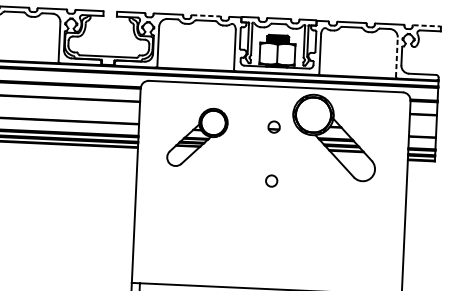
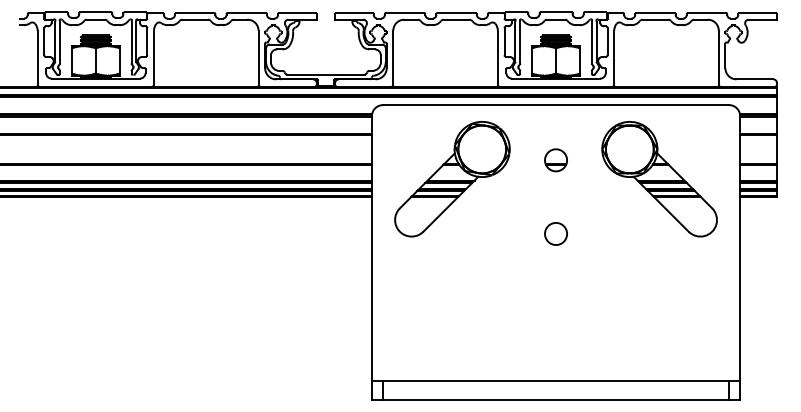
line: (206, 16) -> (457, 13), dashed -> solid
line: (427, 26) -> (758, 13), dashed -> solid
line: (396, 57) -> (718, 57), dashed -> solid
part: (273, 127) -> (555, 160), size x1.43
part: (197, 137) -> (452, 179), size x1.43
part: (334, 137) -> (659, 178), moved
circle: (271, 180) -> (555, 233), size x1.43

